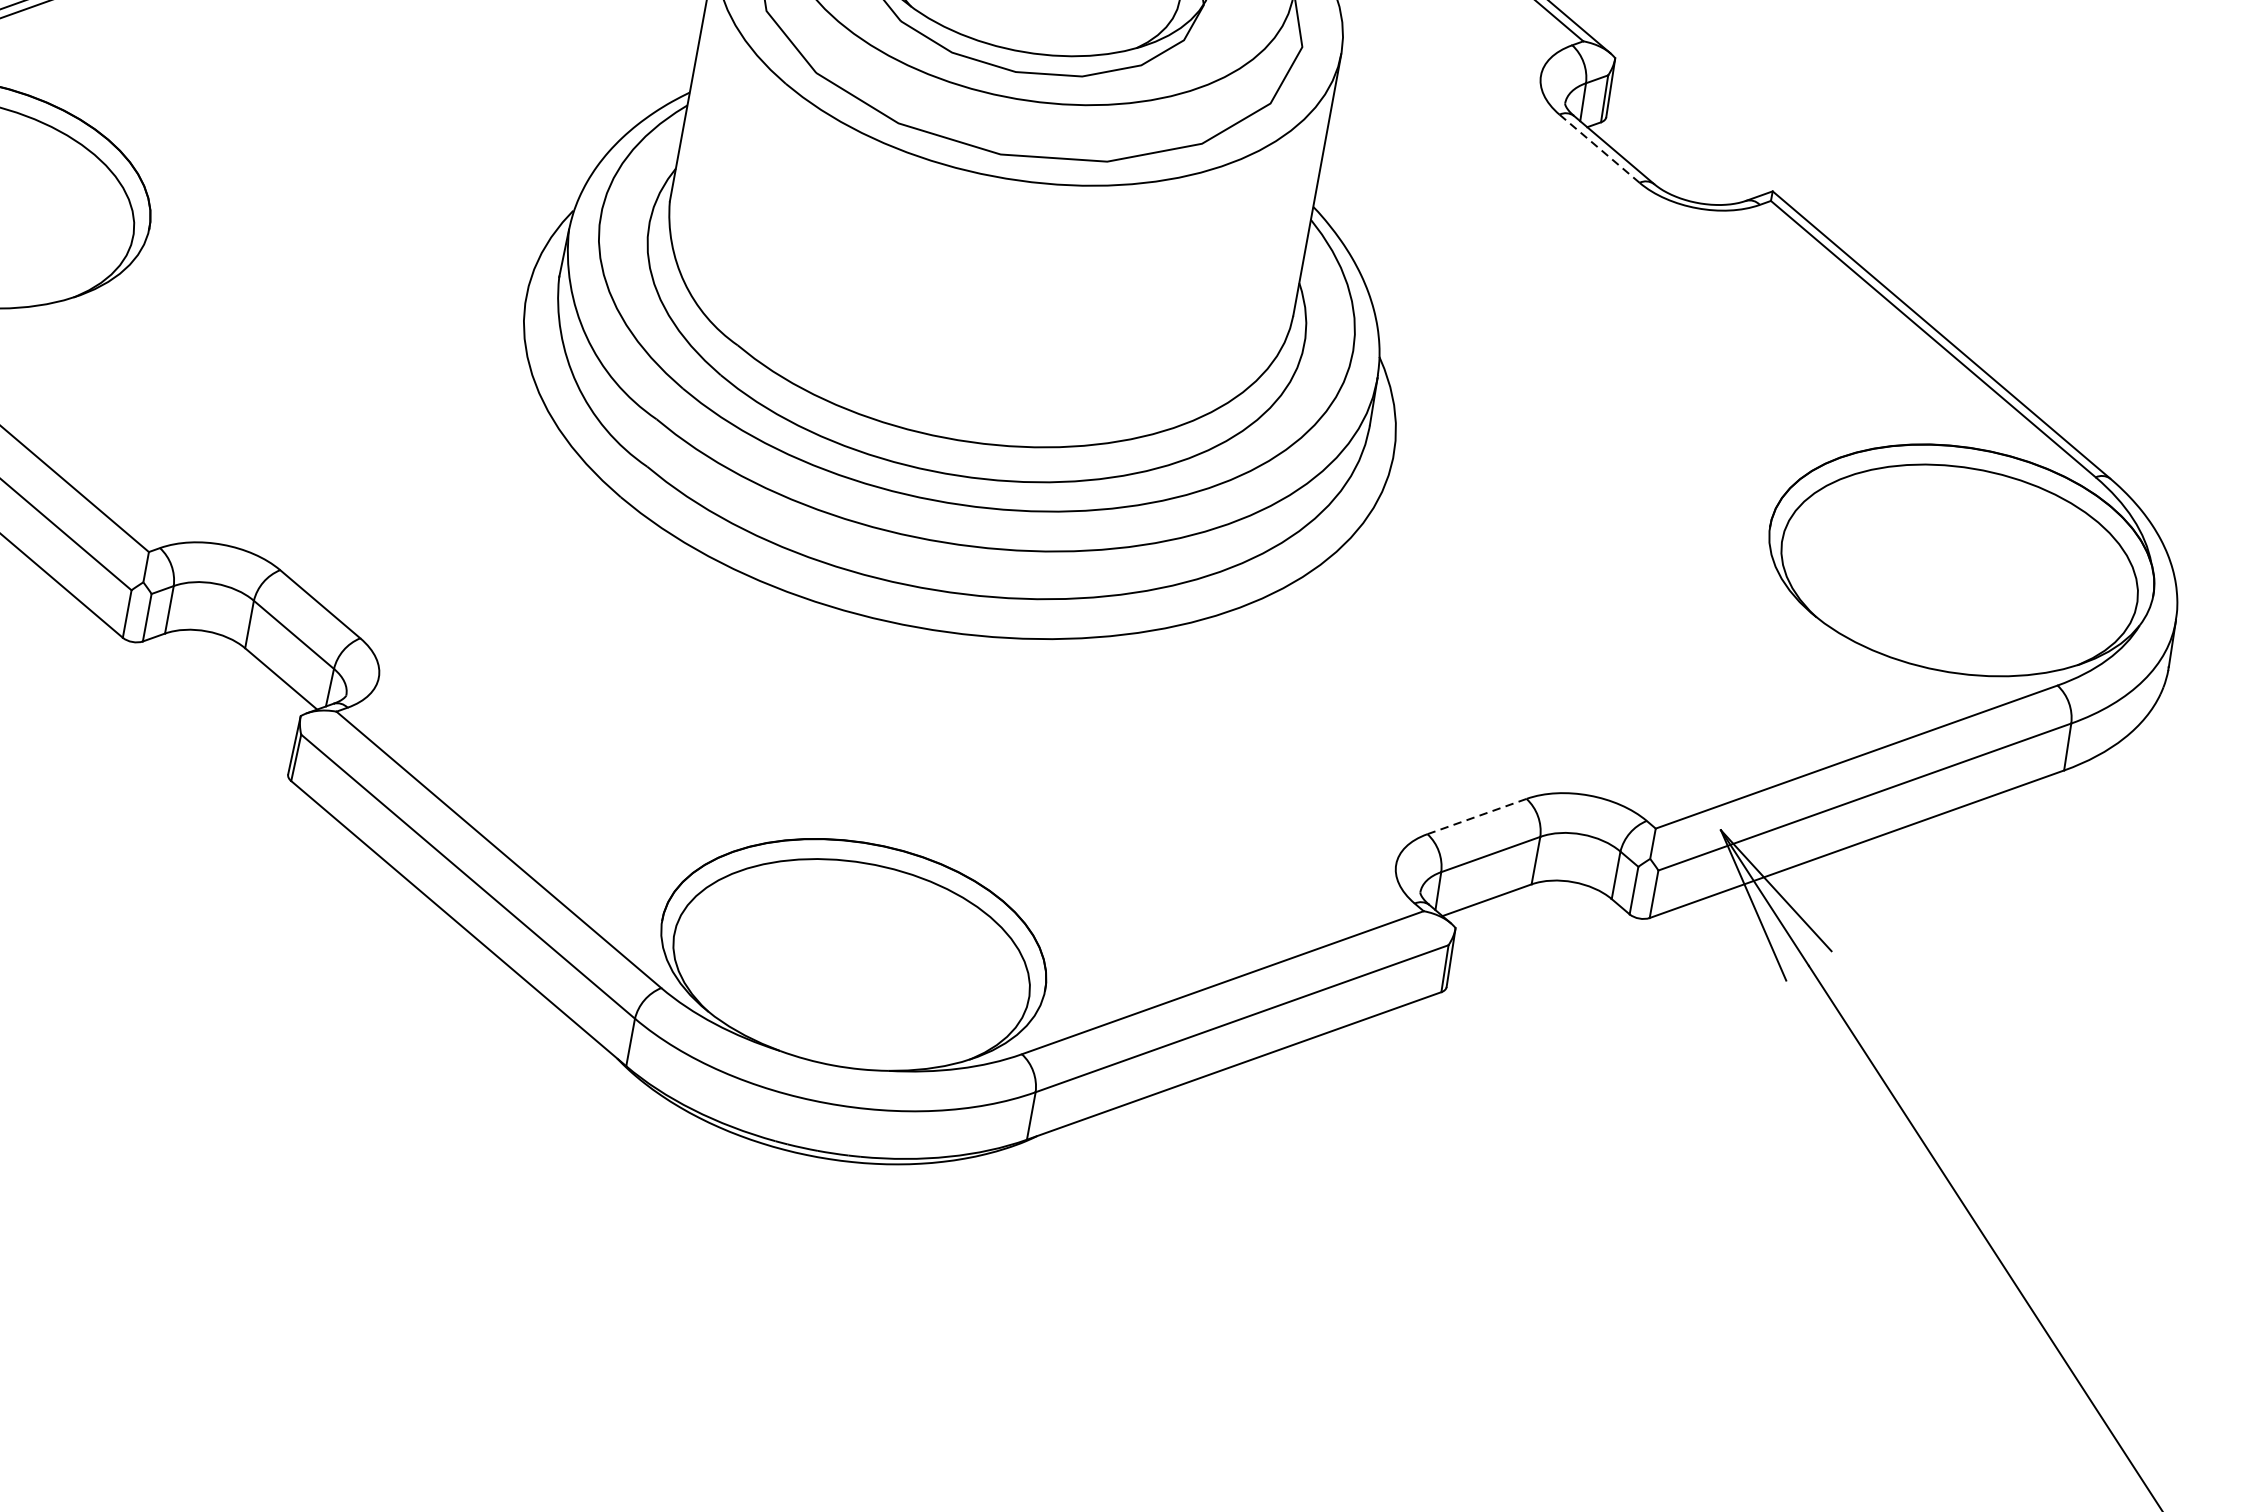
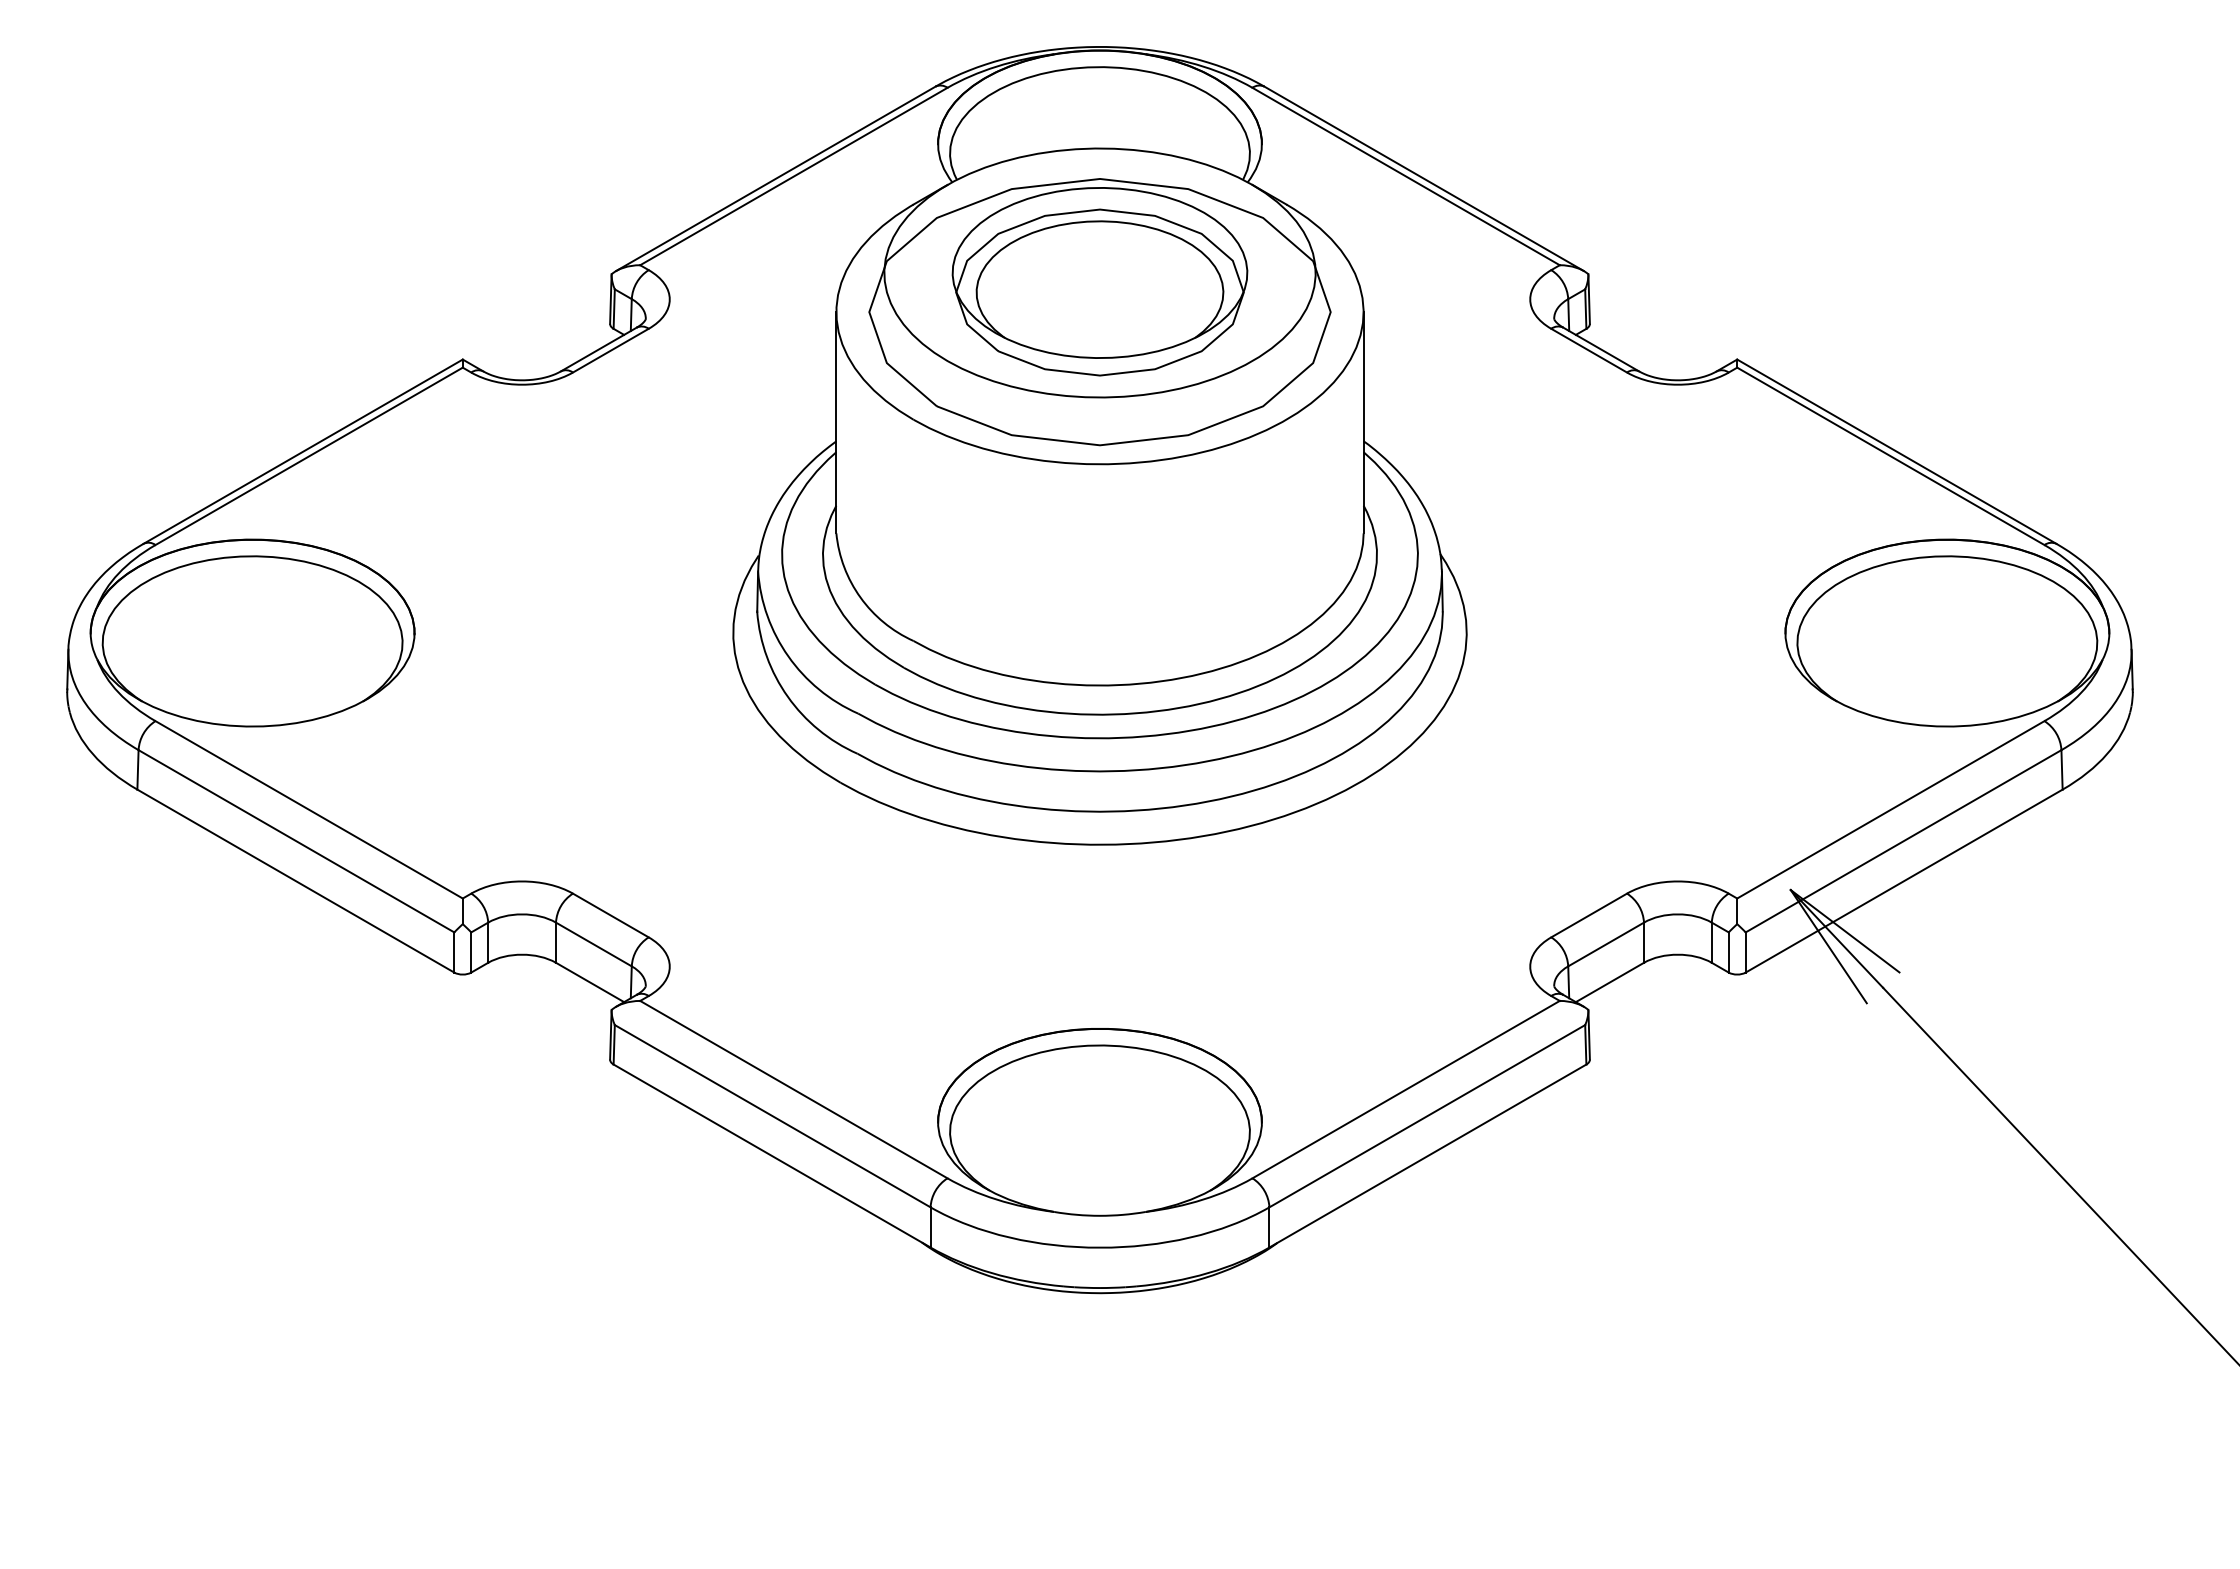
line: (1600, 148) -> (1589, 350), dashed -> solid
line: (1477, 816) -> (1589, 915), dashed -> solid

